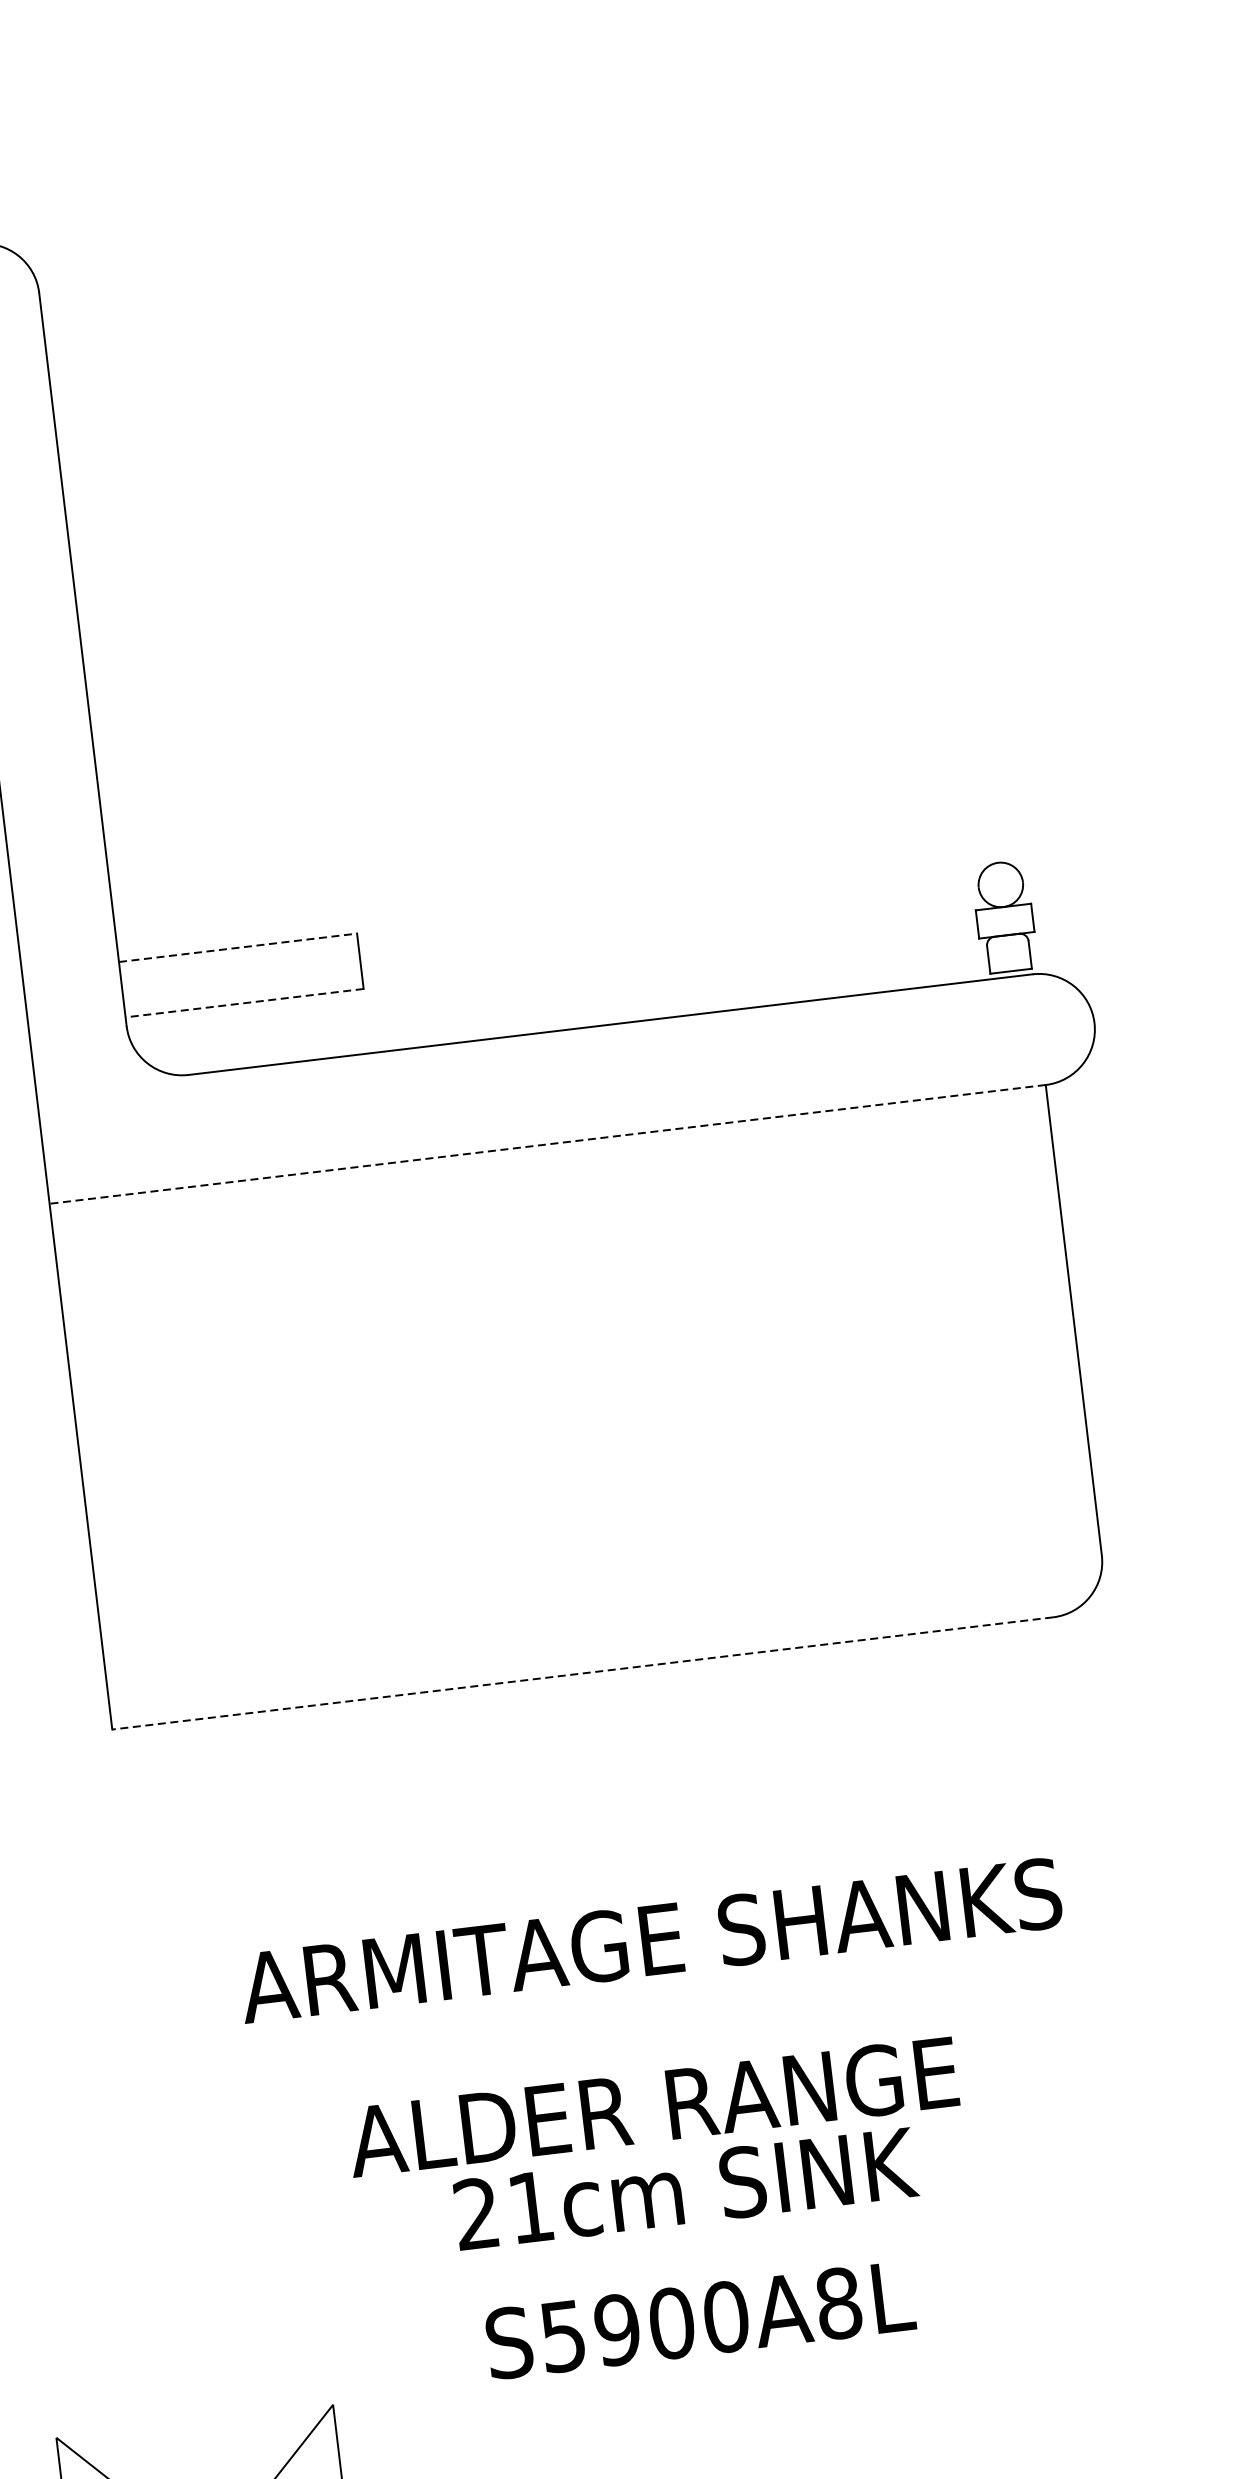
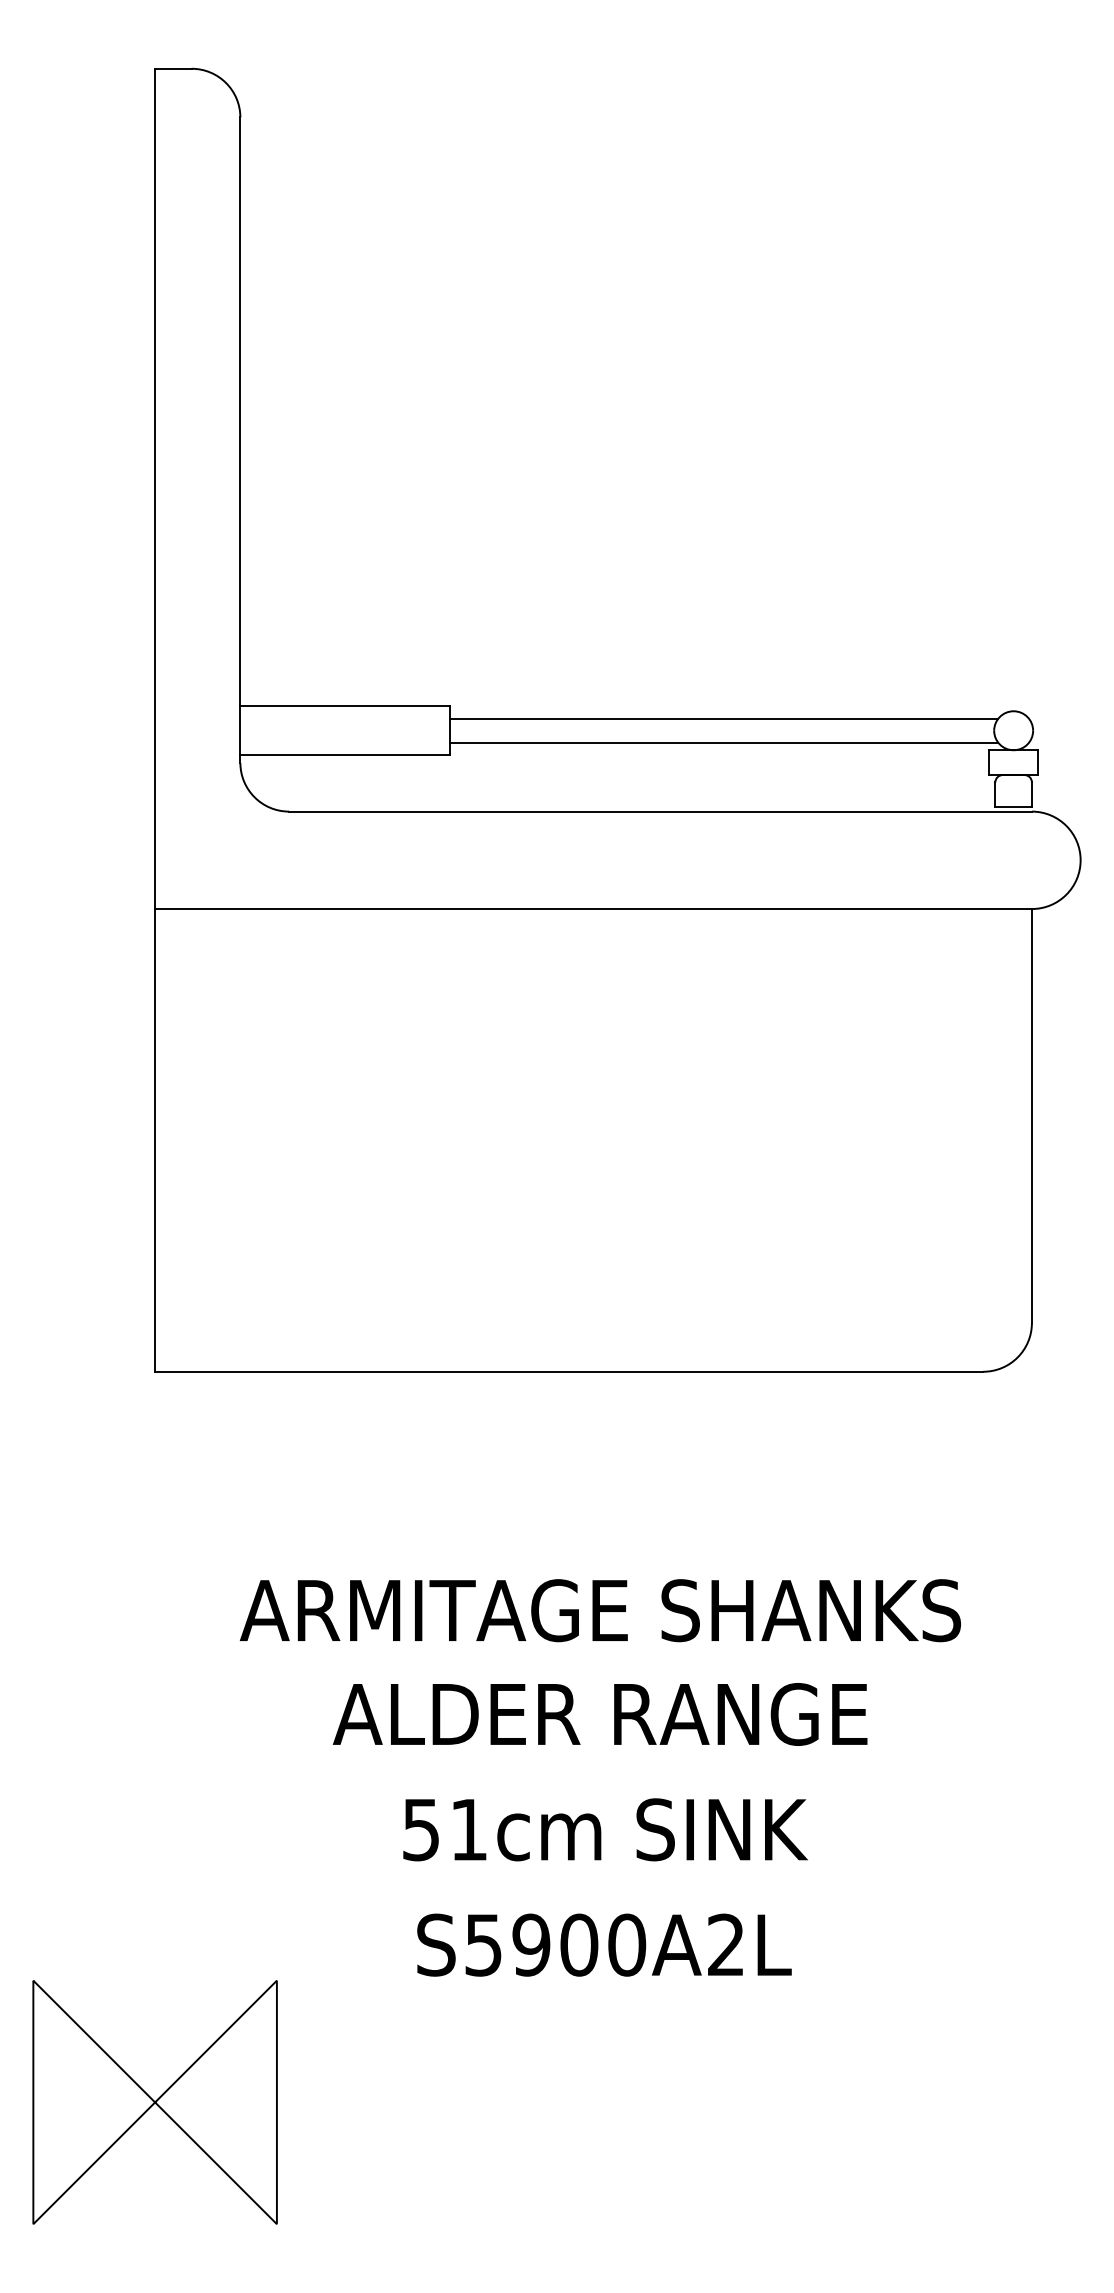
line: (669, 910) -> (723, 718), added
line: (672, 937) -> (723, 742), added
line: (238, 947) -> (345, 706), dashed -> solid
line: (245, 1003) -> (345, 755), dashed -> solid
line: (547, 1144) -> (593, 909), dashed -> solid
line: (581, 1673) -> (568, 1371), dashed -> solid
text: (653, 2107) -> (600, 1714), moved
text: (475, 2213) -> (420, 1829), 21cm -> 51cm
text: (839, 2302) -> (726, 1944), S5900A8L -> S5900A2L

